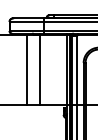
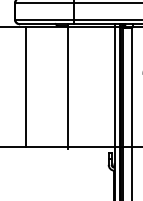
line: (26, 69) -> (25, 86), moved

